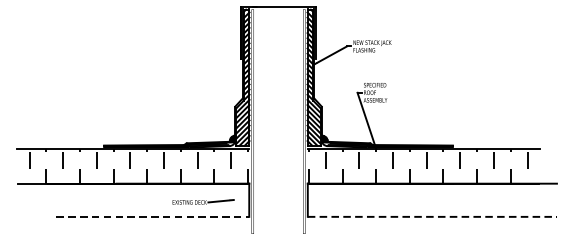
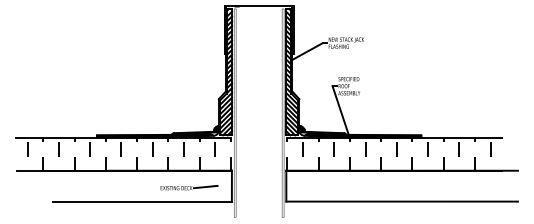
line: (153, 216) -> (142, 201), dashed -> solid
line: (432, 216) -> (402, 201), dashed -> solid

